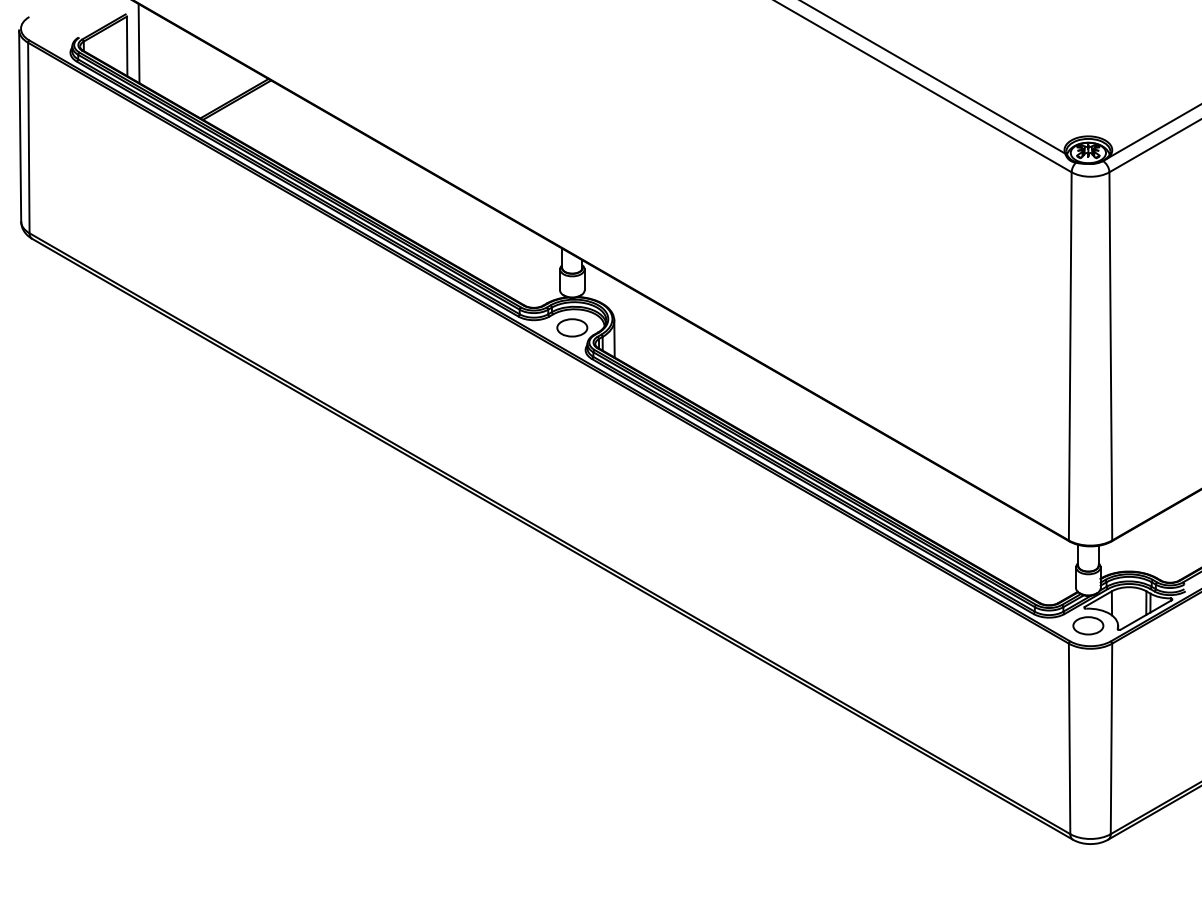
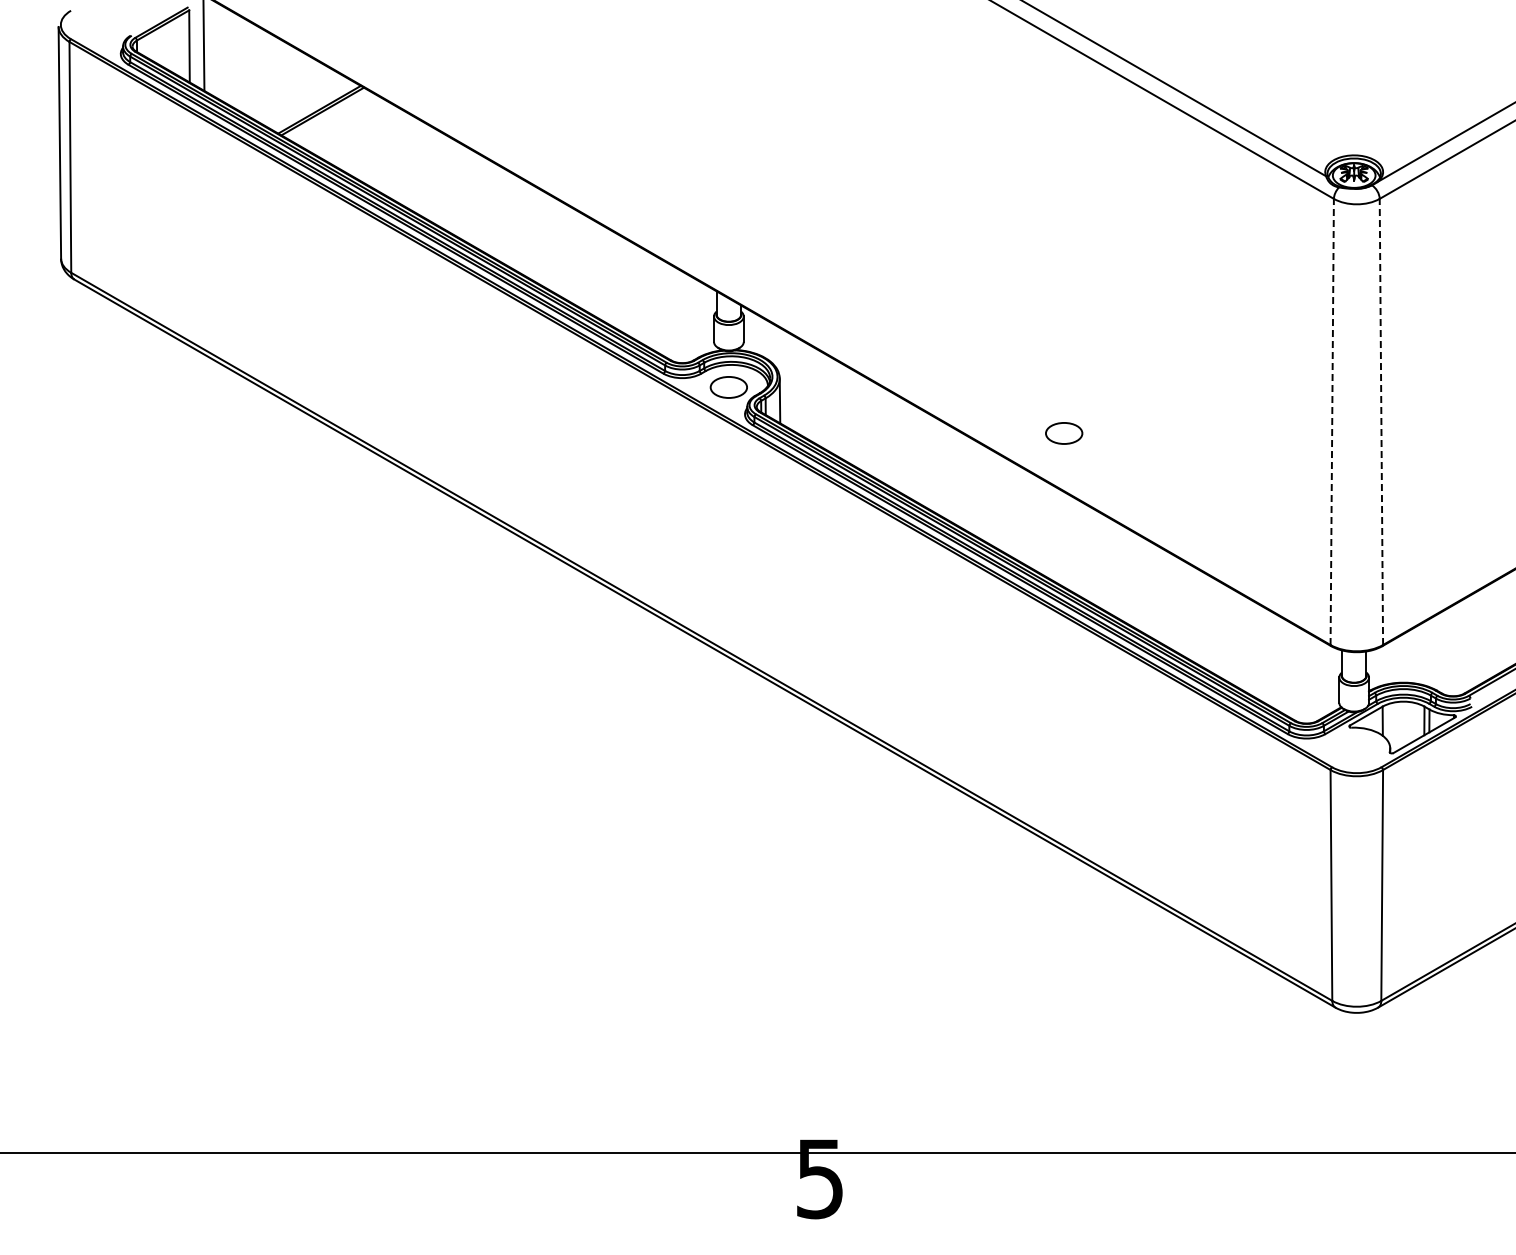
line: (1070, 355) -> (1332, 421), solid -> dashed
line: (1110, 355) -> (1381, 421), solid -> dashed
part: (1088, 625) -> (1064, 433), moved

